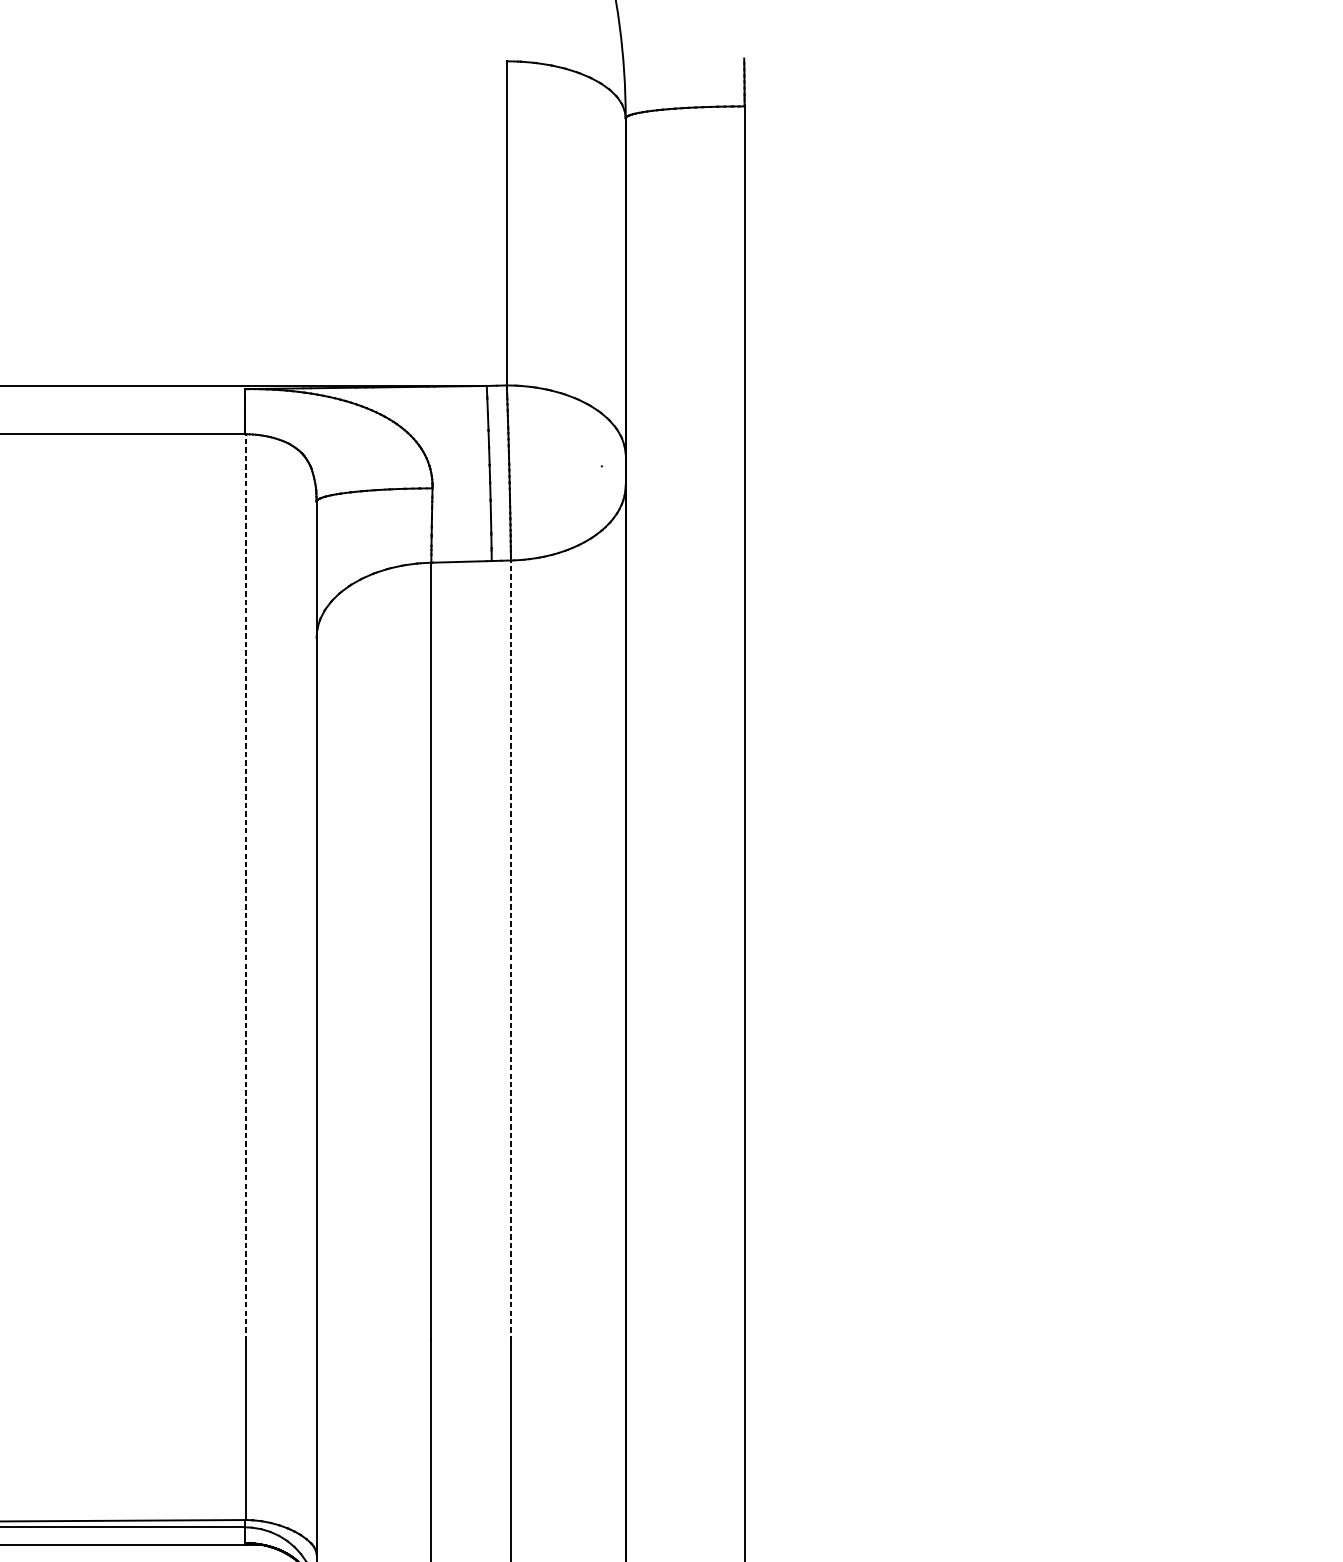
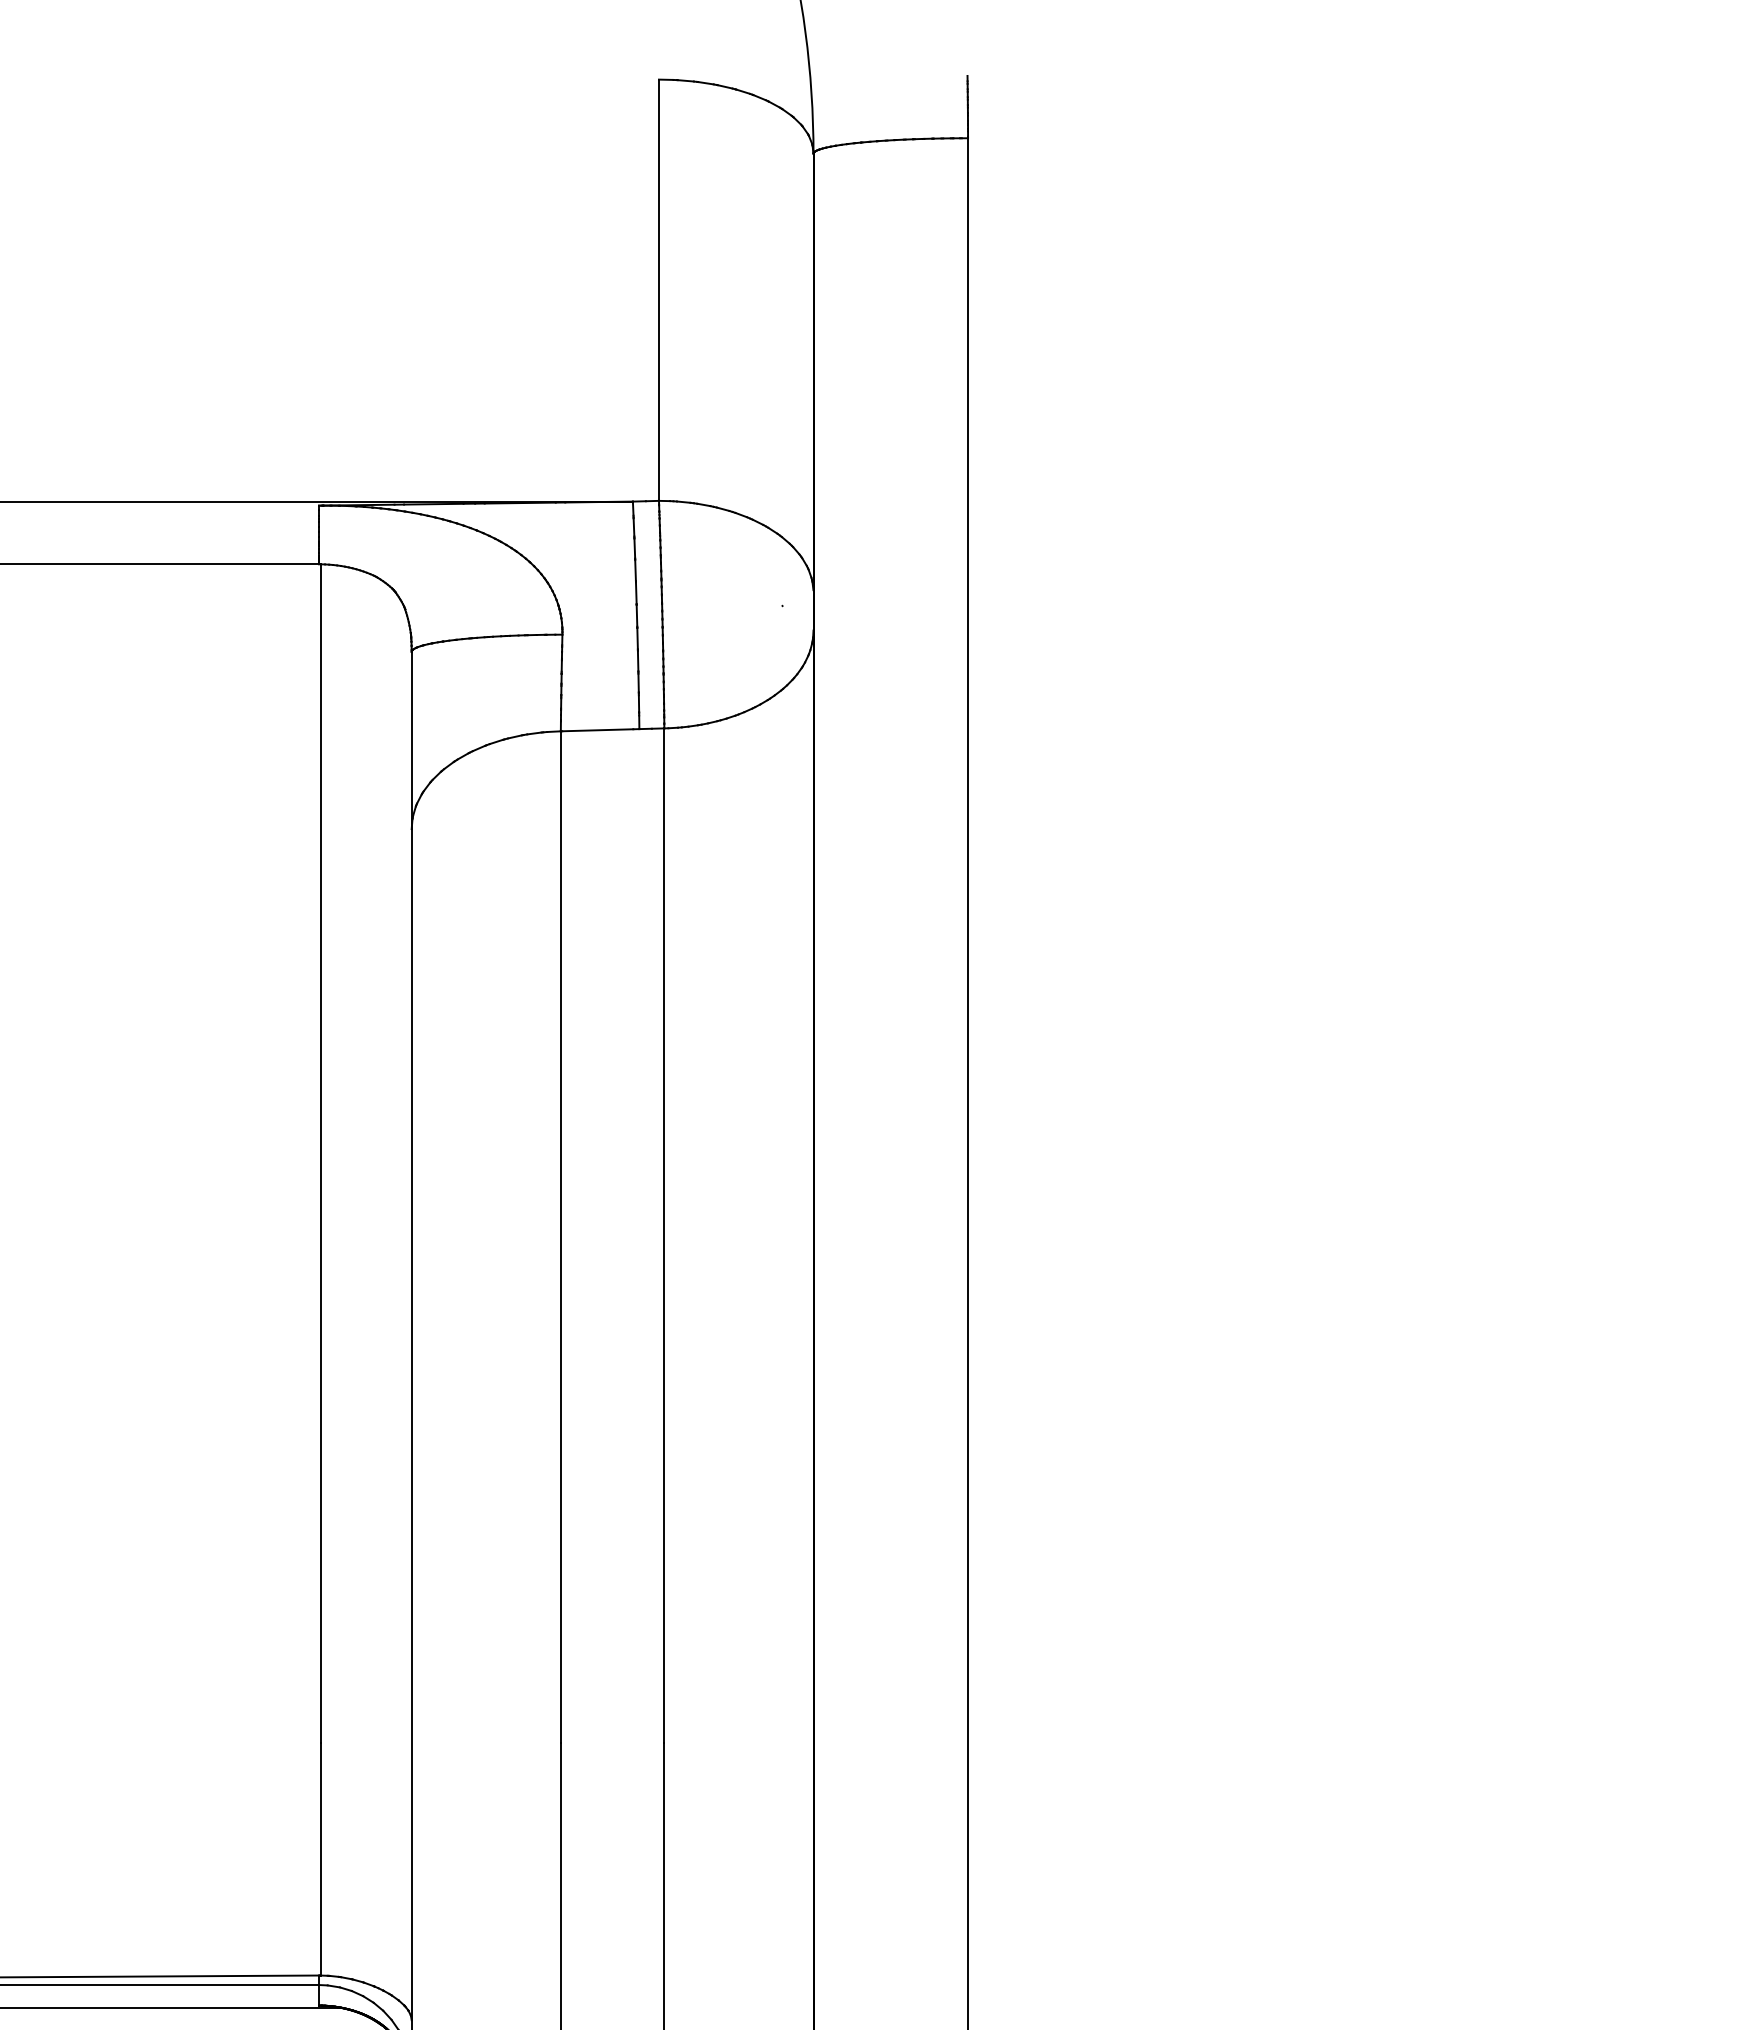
line: (246, 887) -> (320, 1153), dashed -> solid
line: (511, 950) -> (664, 1235), dashed -> solid

